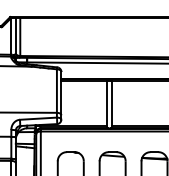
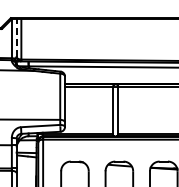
line: (15, 35) -> (16, 37), solid -> dashed

